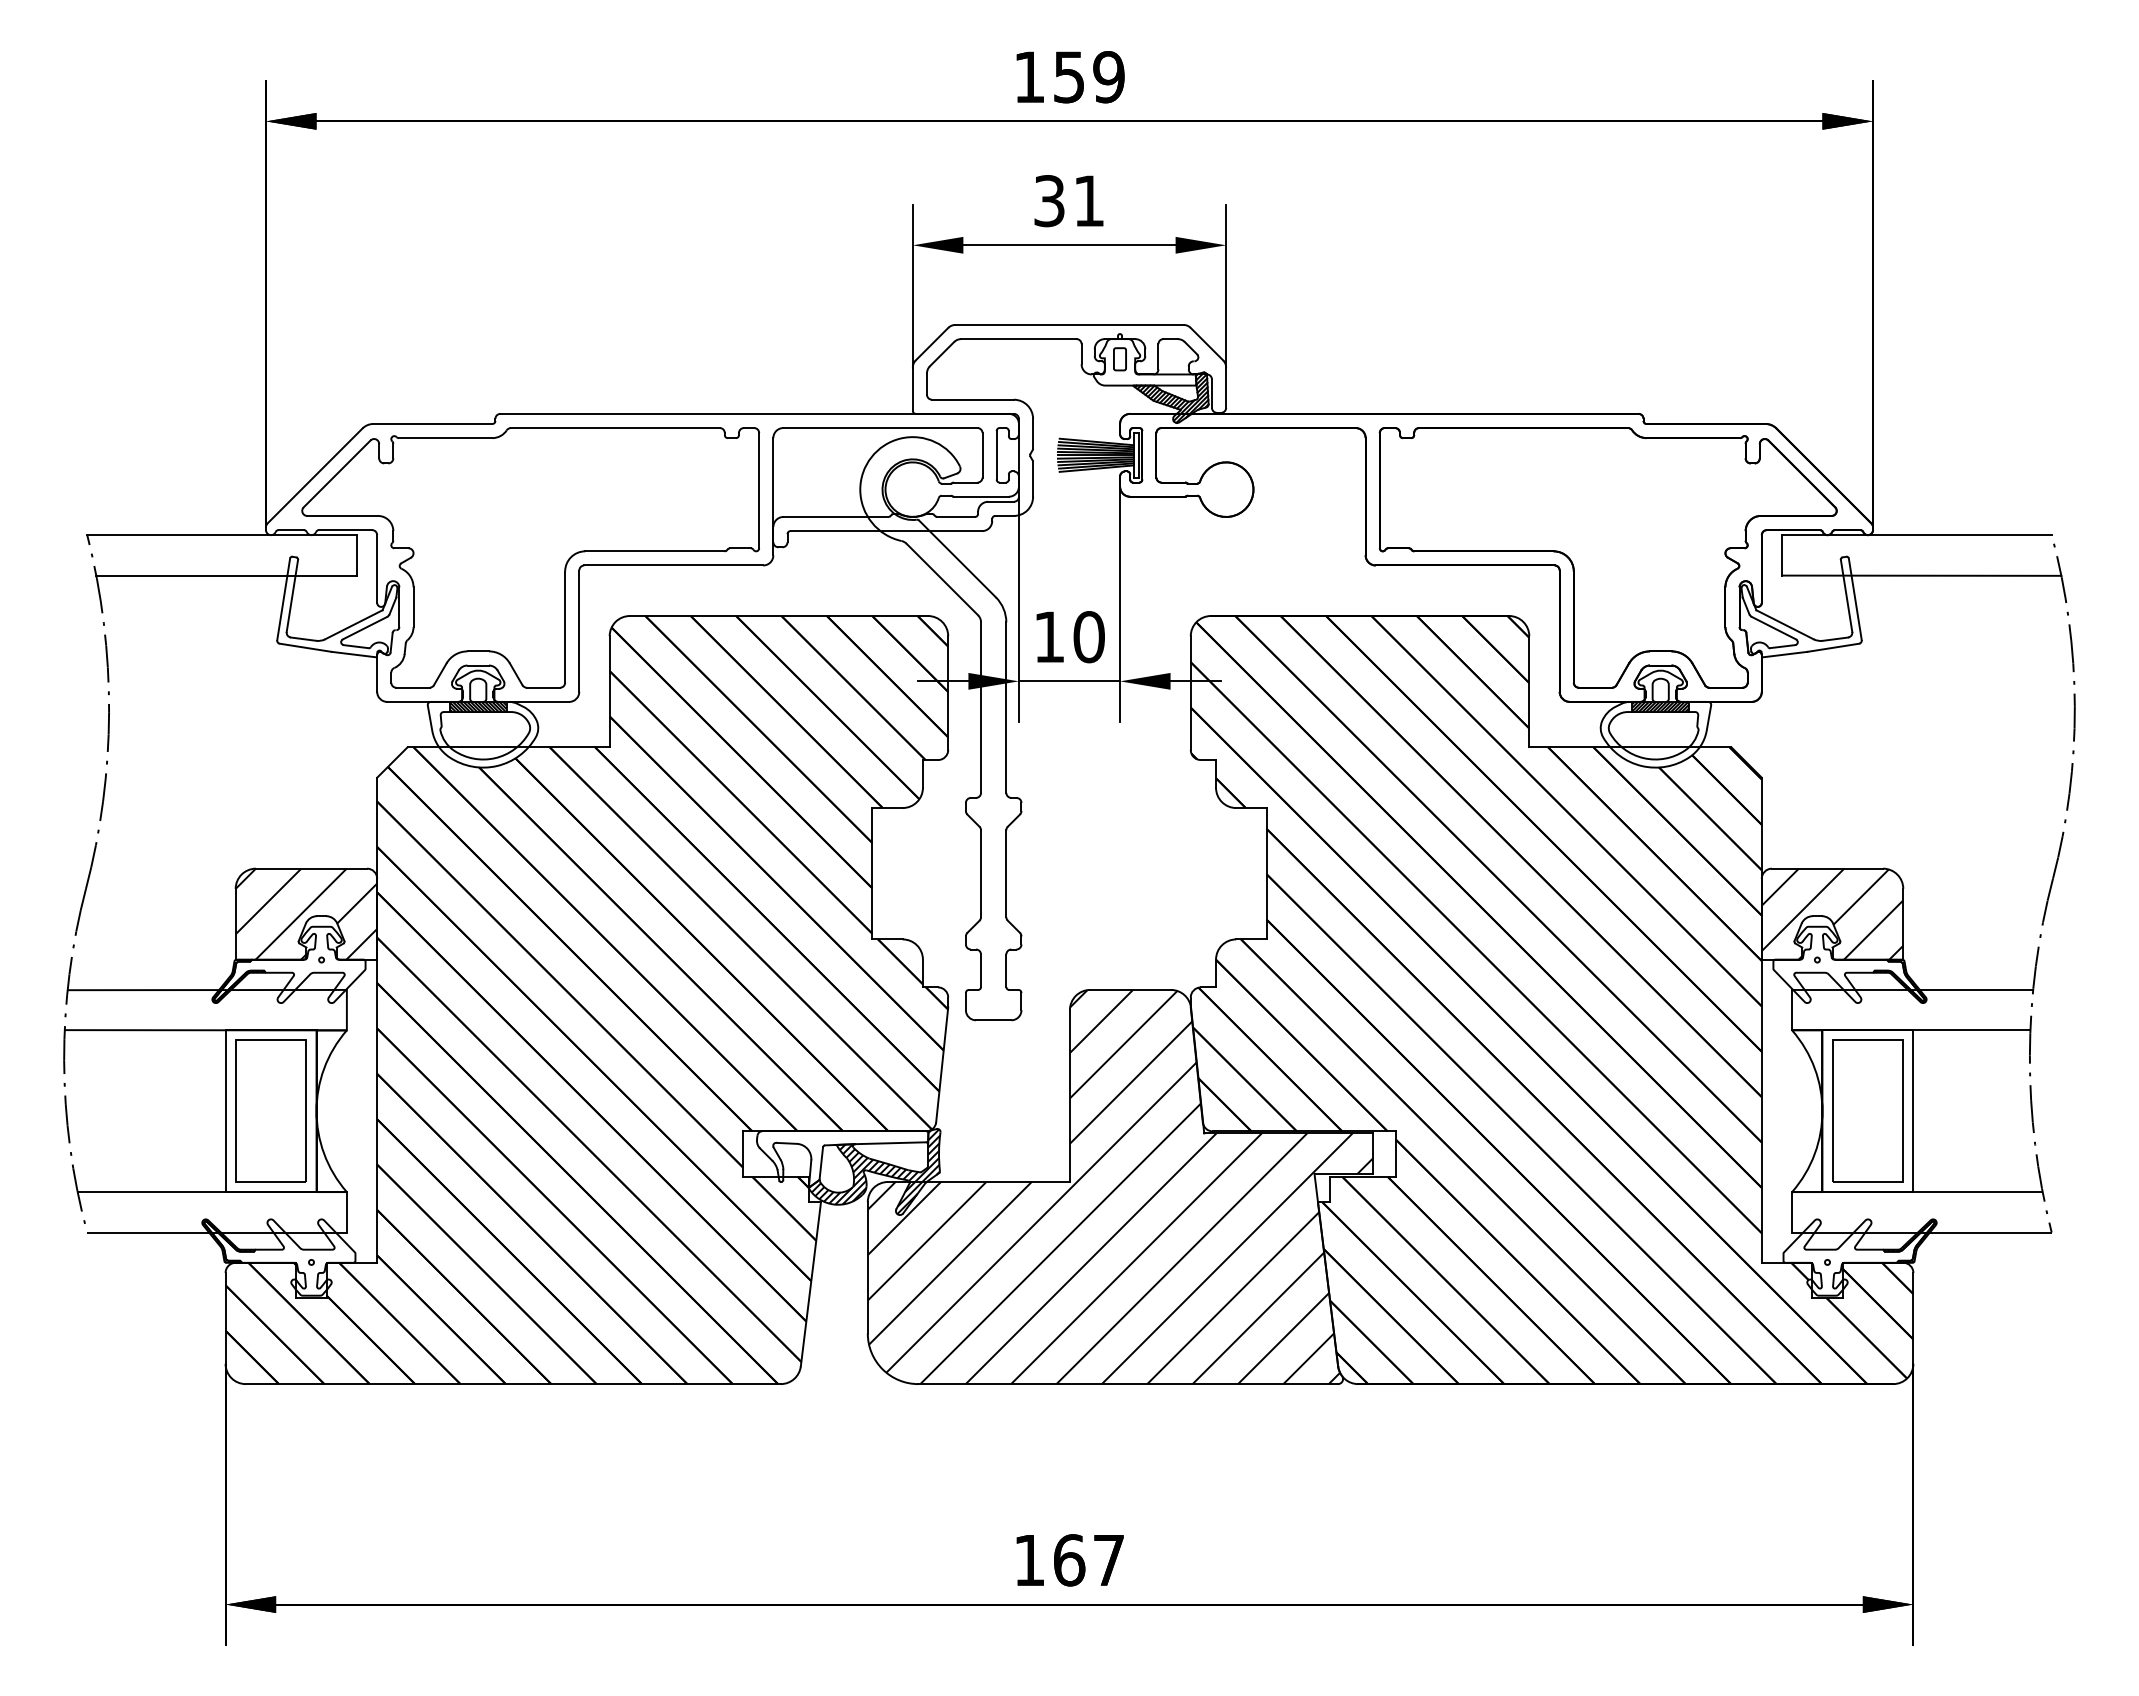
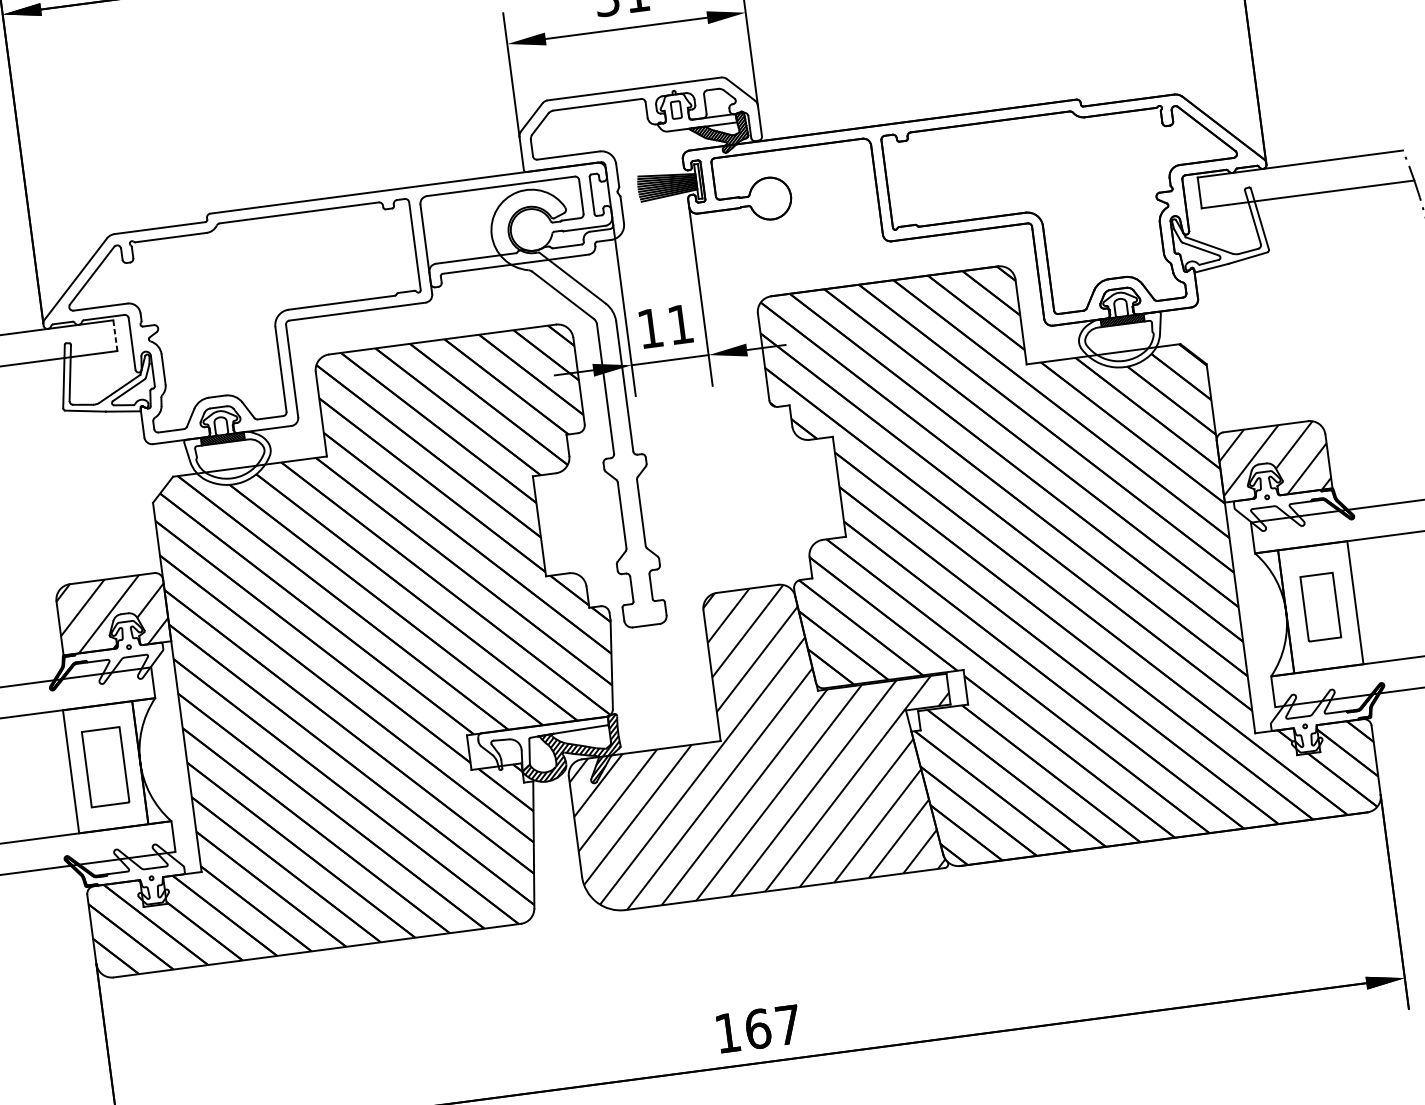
line: (356, 554) -> (114, 335), solid -> dashed
text: (1088, 637) -> (680, 324), 10 -> 11
part: (270, 1110) -> (105, 766), size x0.7
part: (1867, 1110) -> (1320, 606), size x0.6

